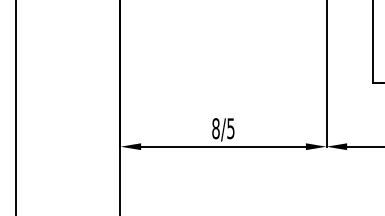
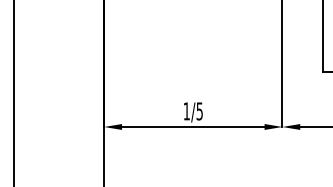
text: (215, 128) -> (186, 111), 8/5 -> 1/5

